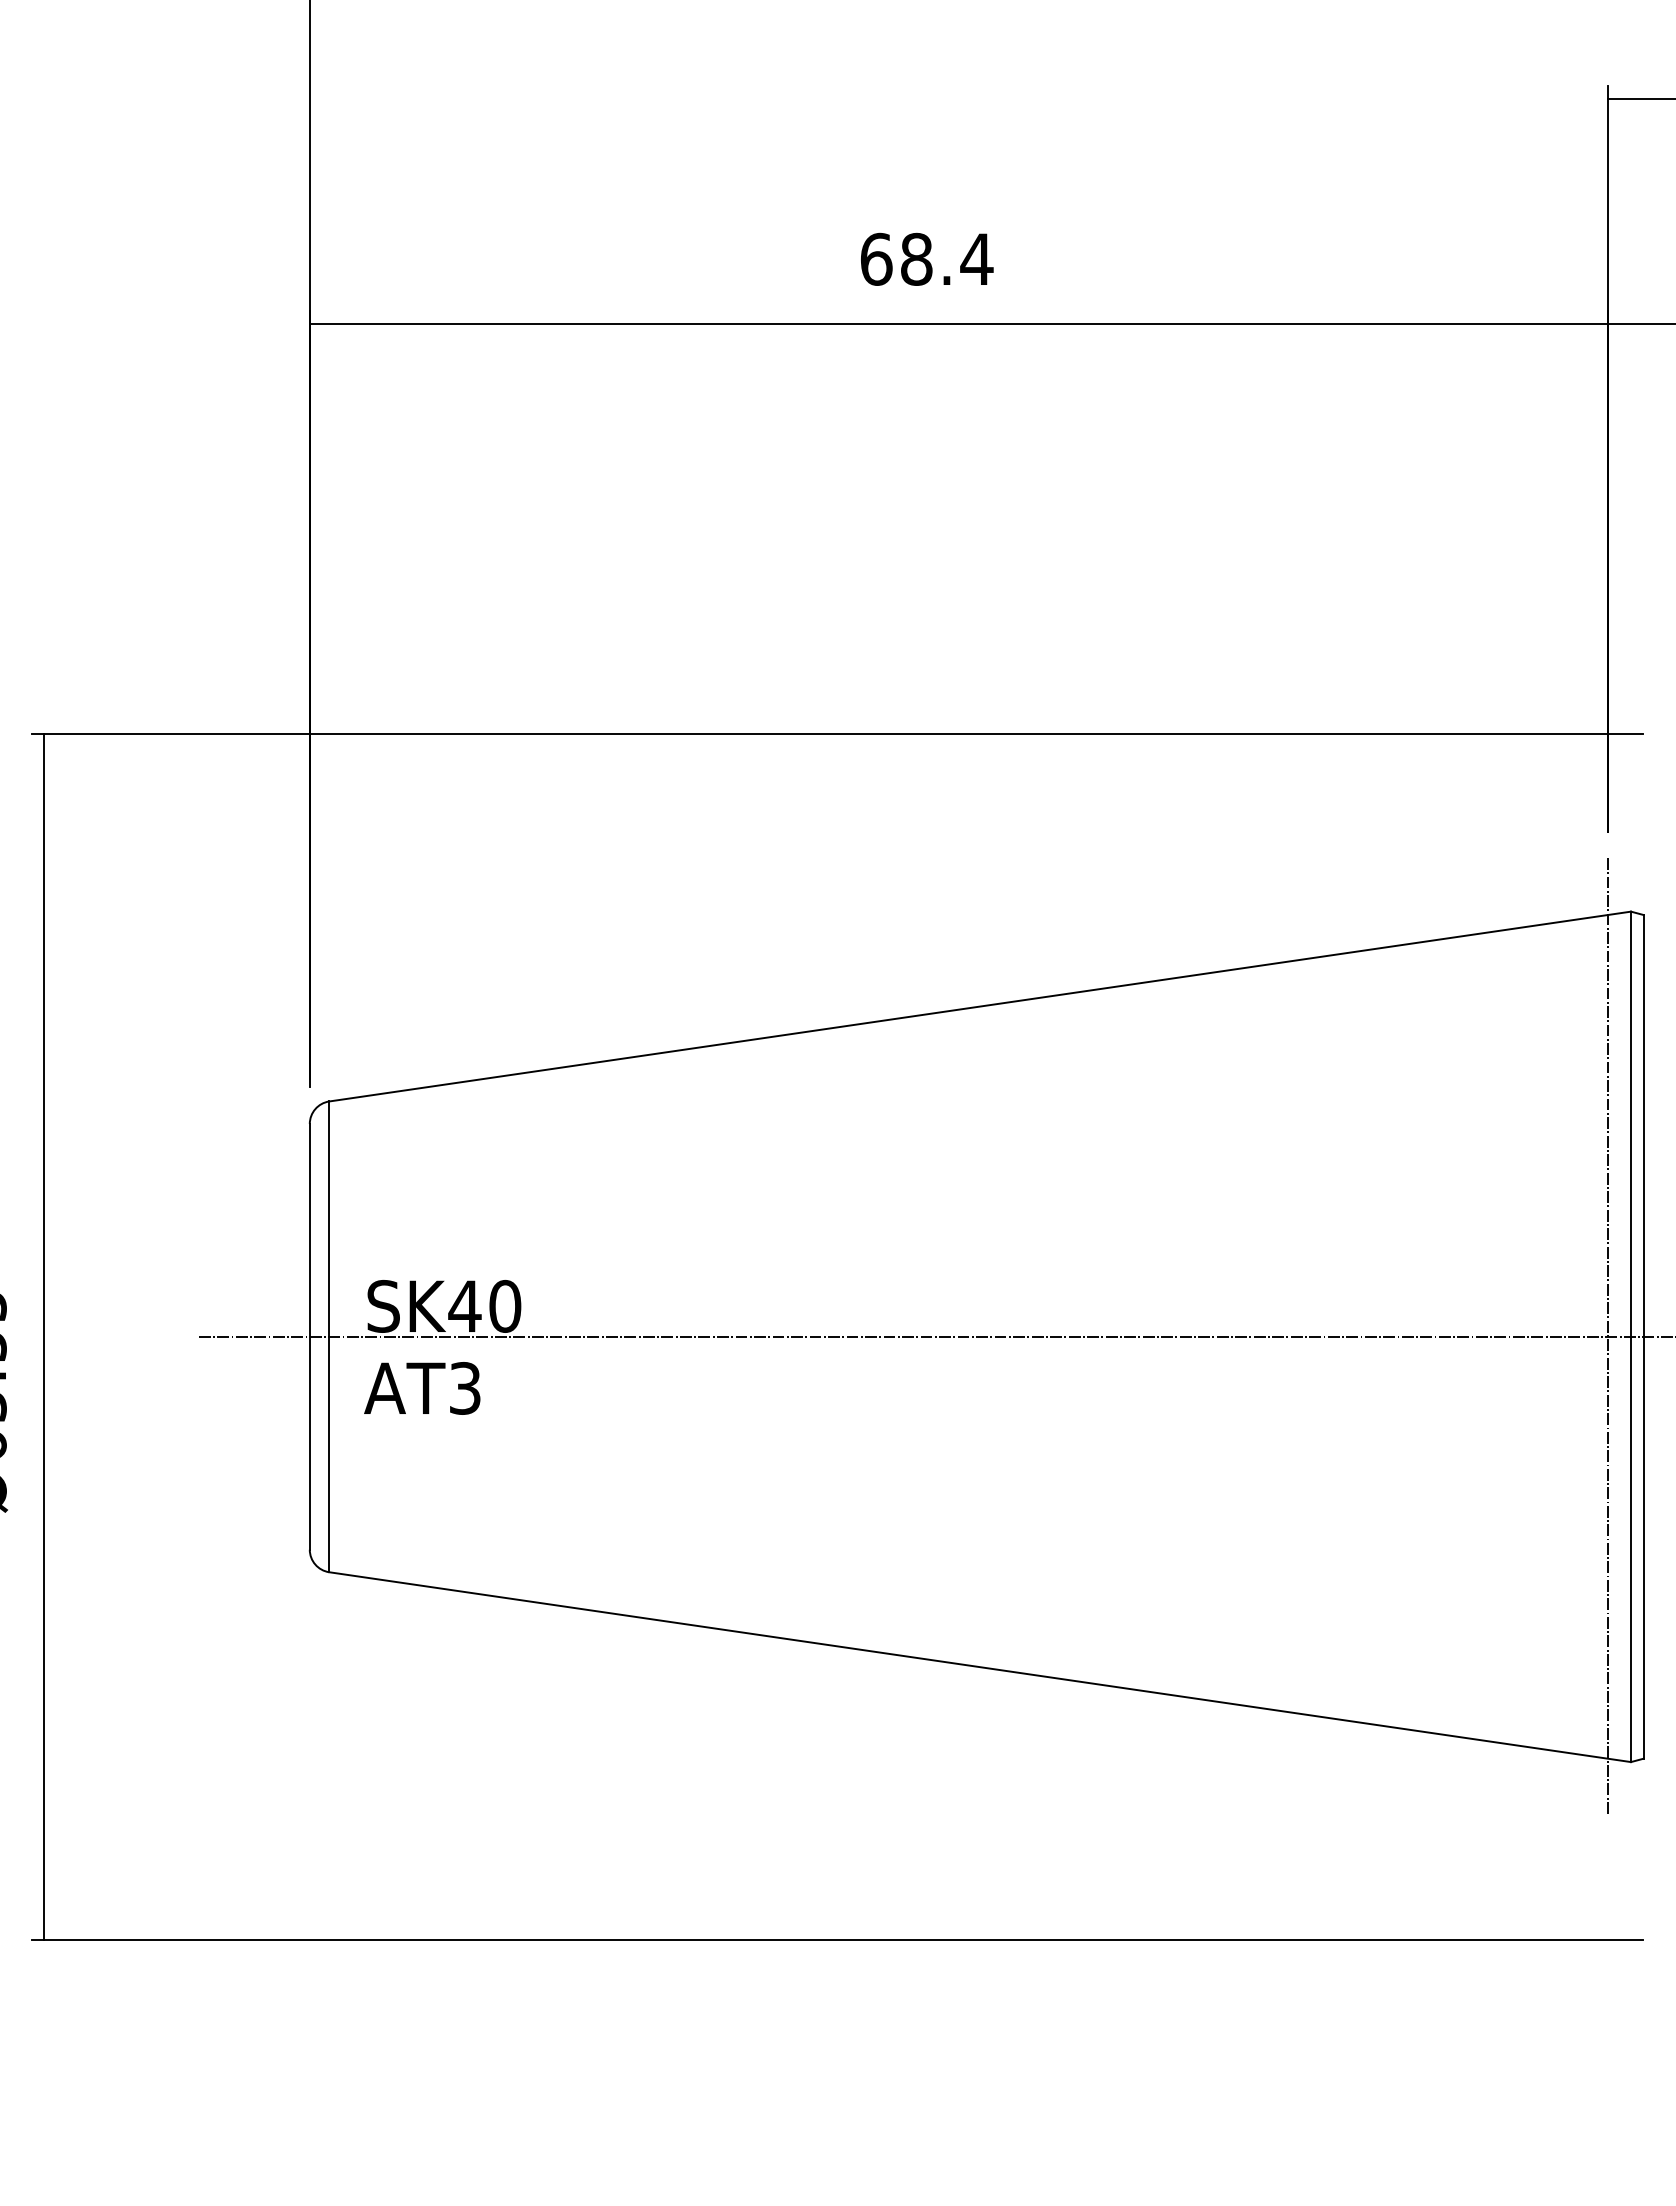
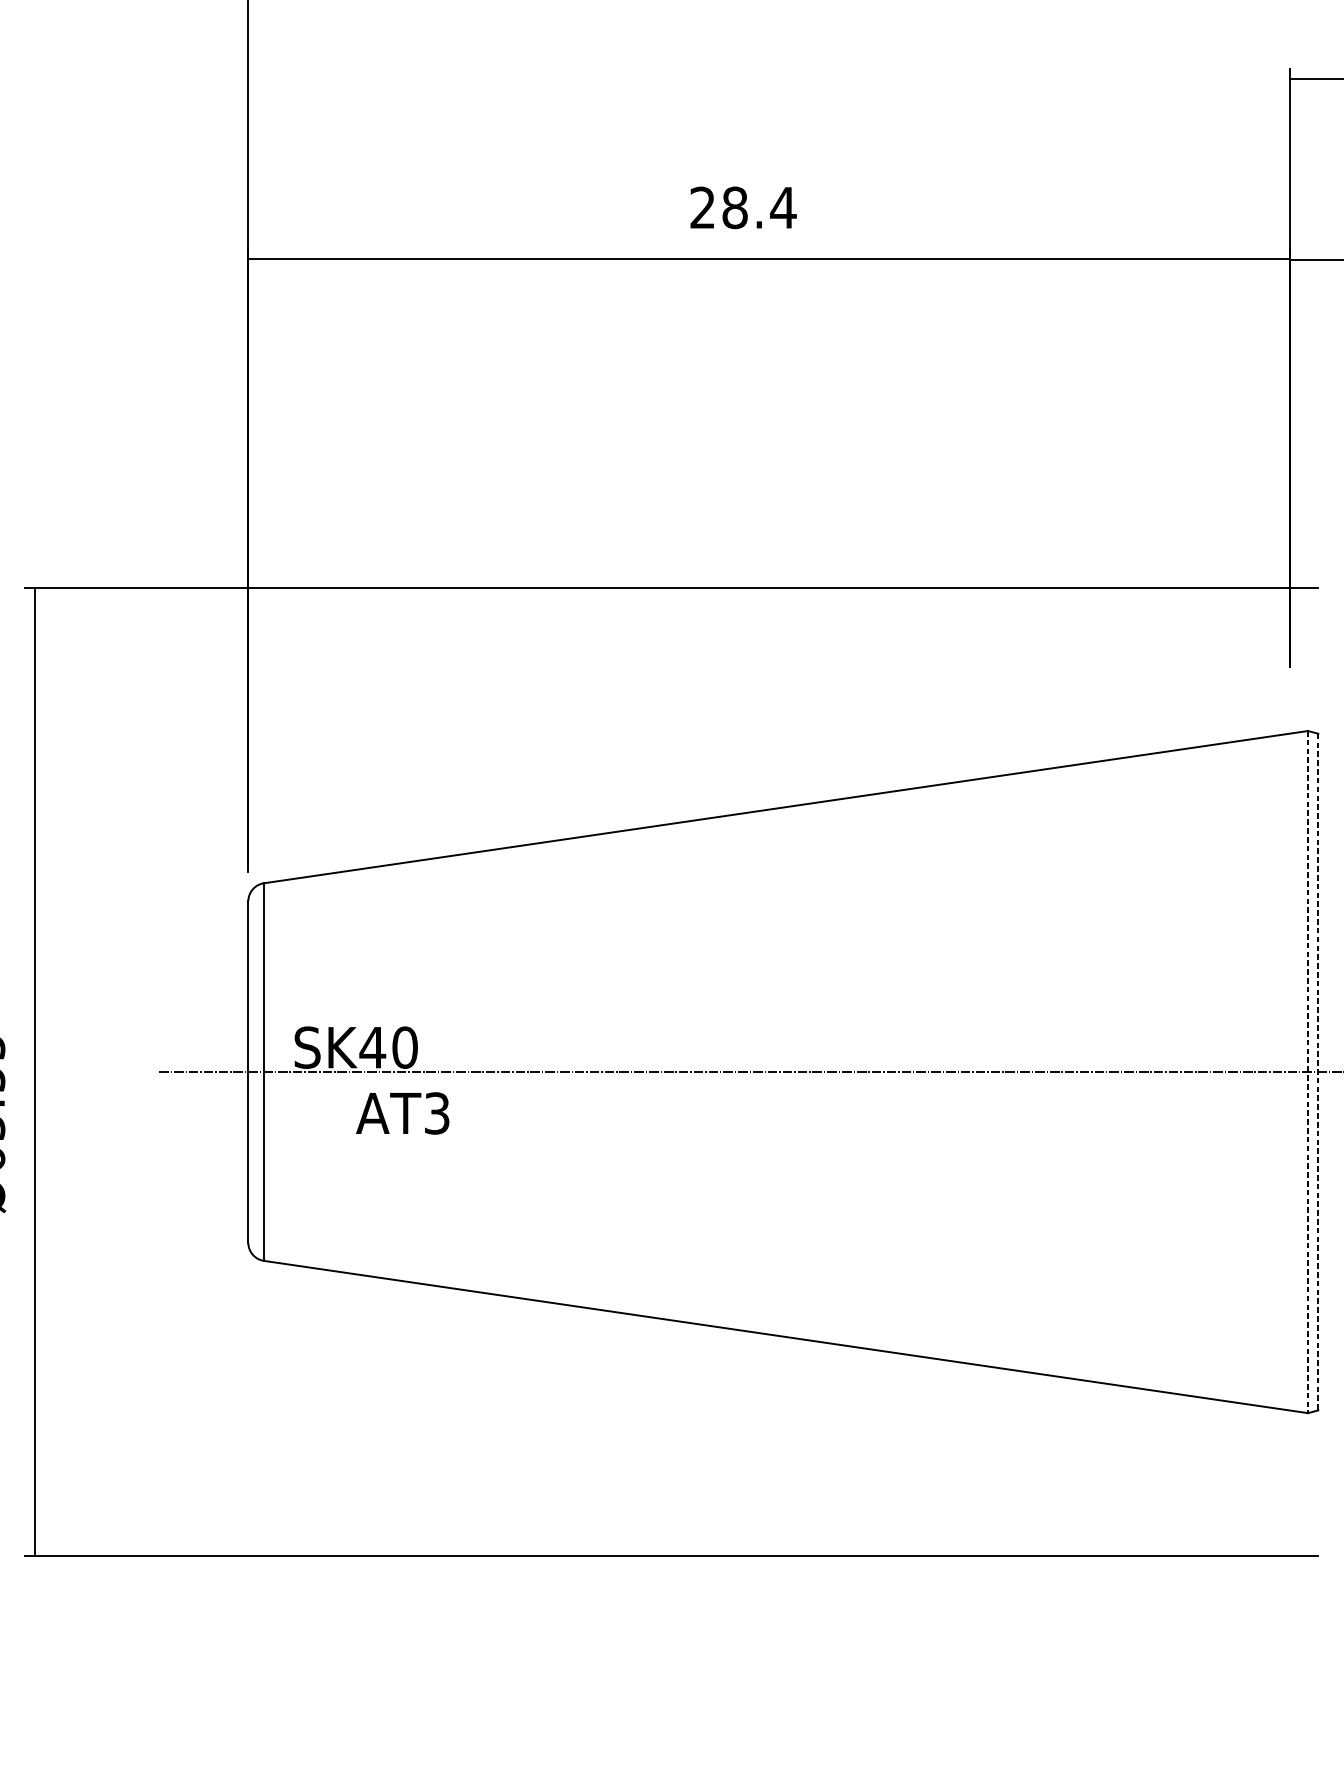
text: (876, 258) -> (702, 207), 68.4 -> 28.4
line: (1608, 1336) -> (1290, 1071), removed
line: (1643, 1336) -> (1318, 1071), solid -> dashed
line: (1631, 1337) -> (1308, 1072), solid -> dashed
text: (422, 1388) -> (402, 1113), moved

